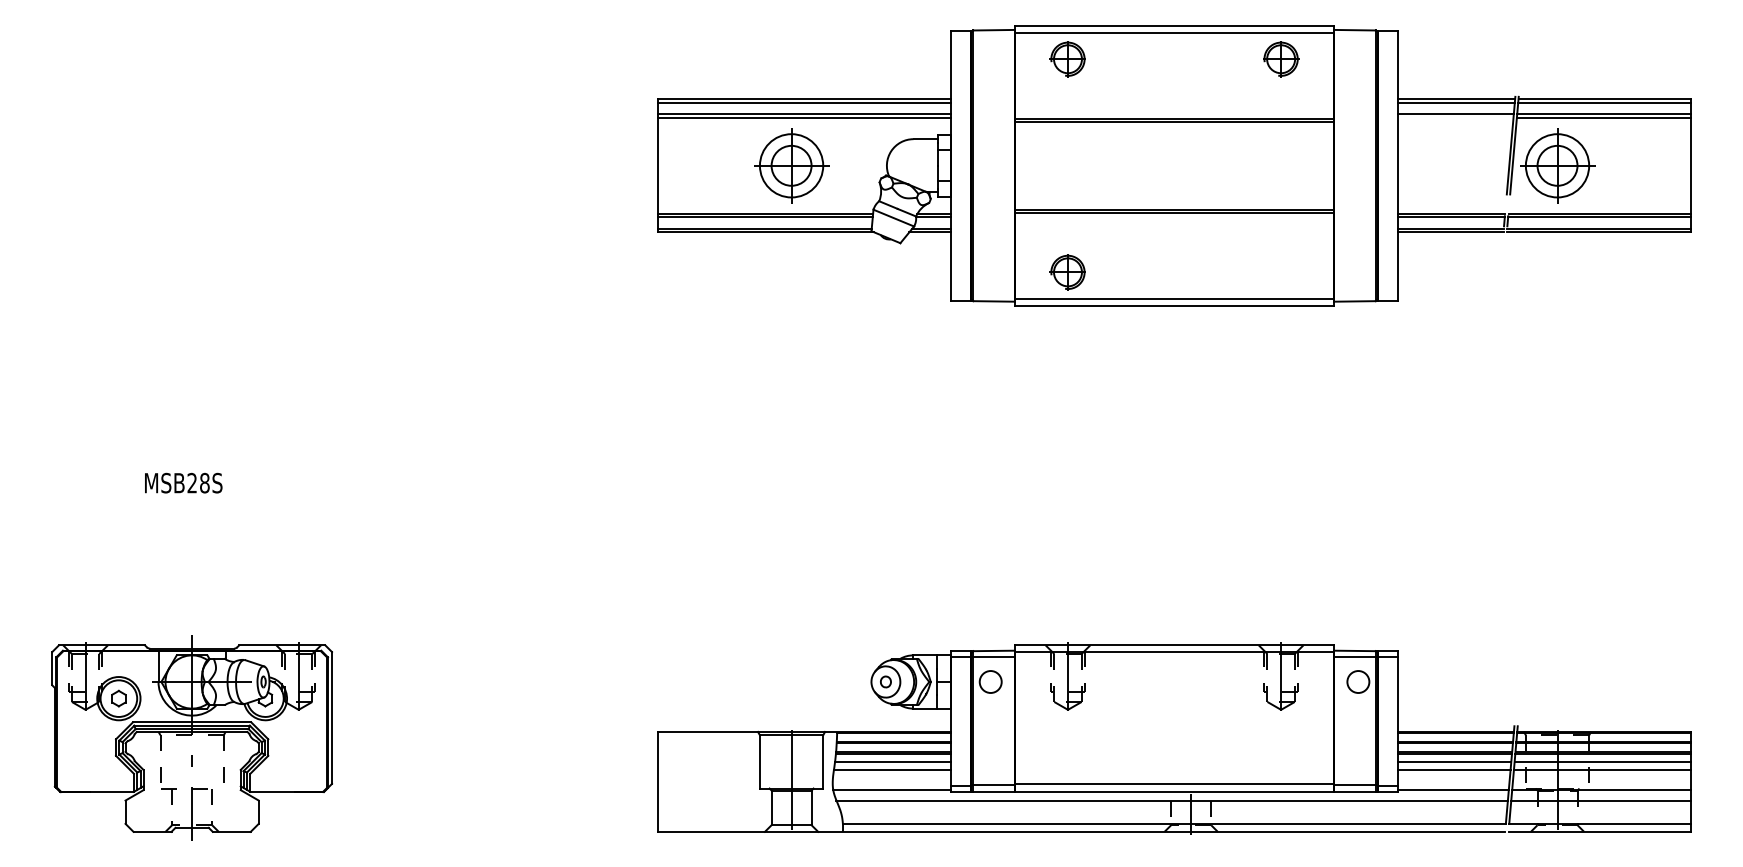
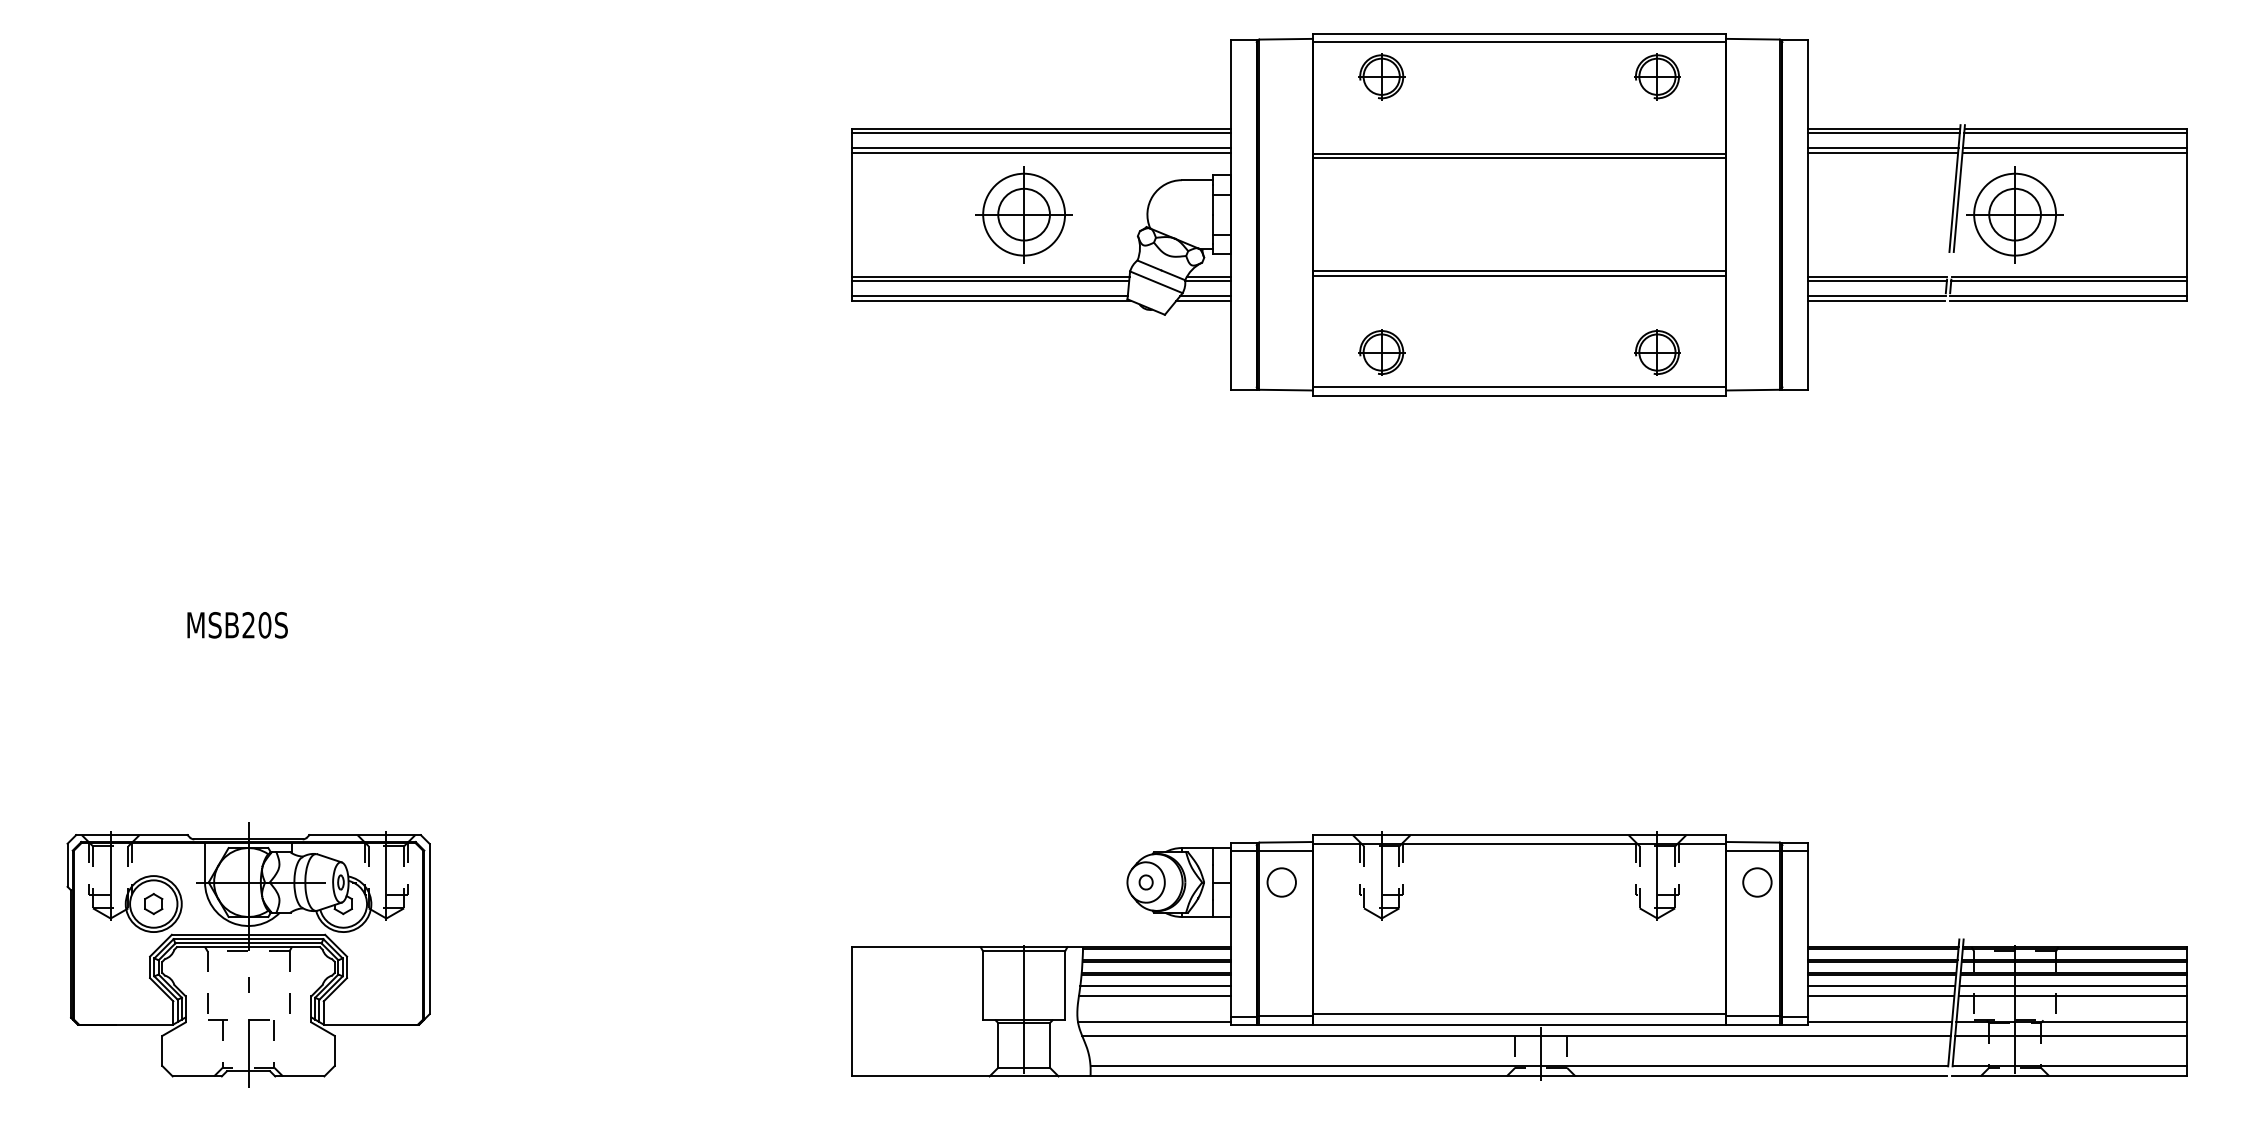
line: (1455, 117) -> (1883, 152), added
part: (1281, 272) -> (1657, 352), added
text: (204, 483) -> (264, 625), MSB28S -> MSB20S

